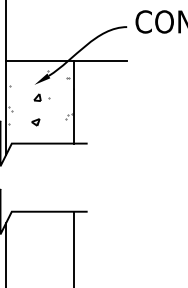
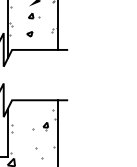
hatch: (39, 253) -> (32, 131), added

